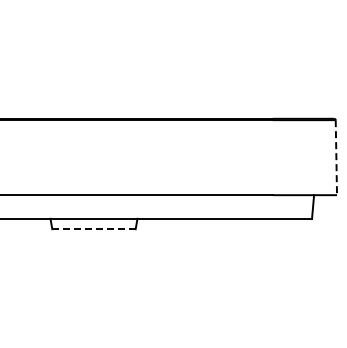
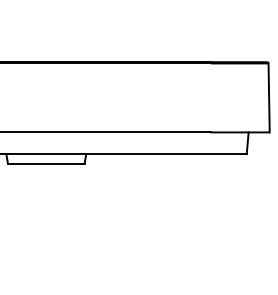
line: (336, 157) -> (269, 97), dashed -> solid
line: (94, 229) -> (46, 163), dashed -> solid

